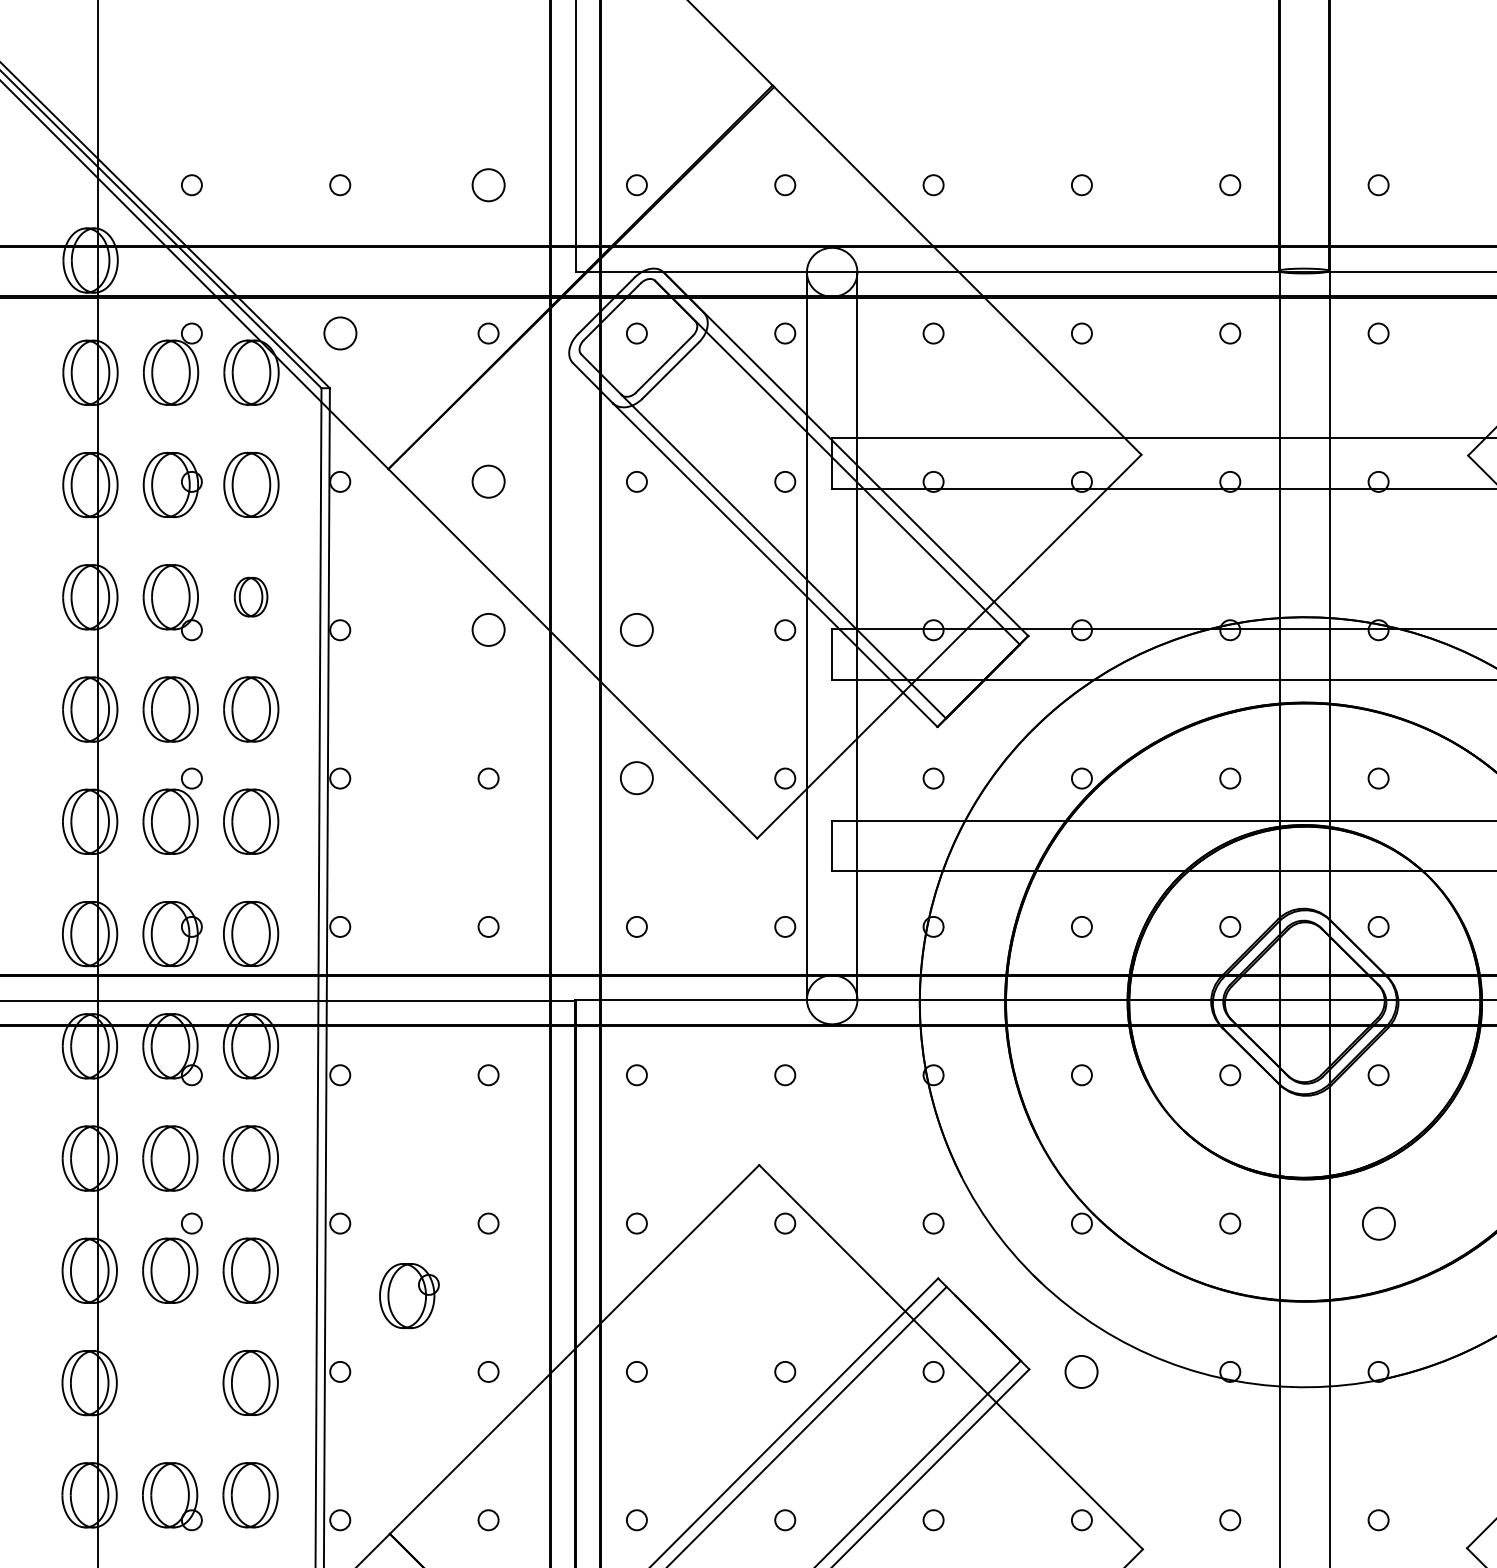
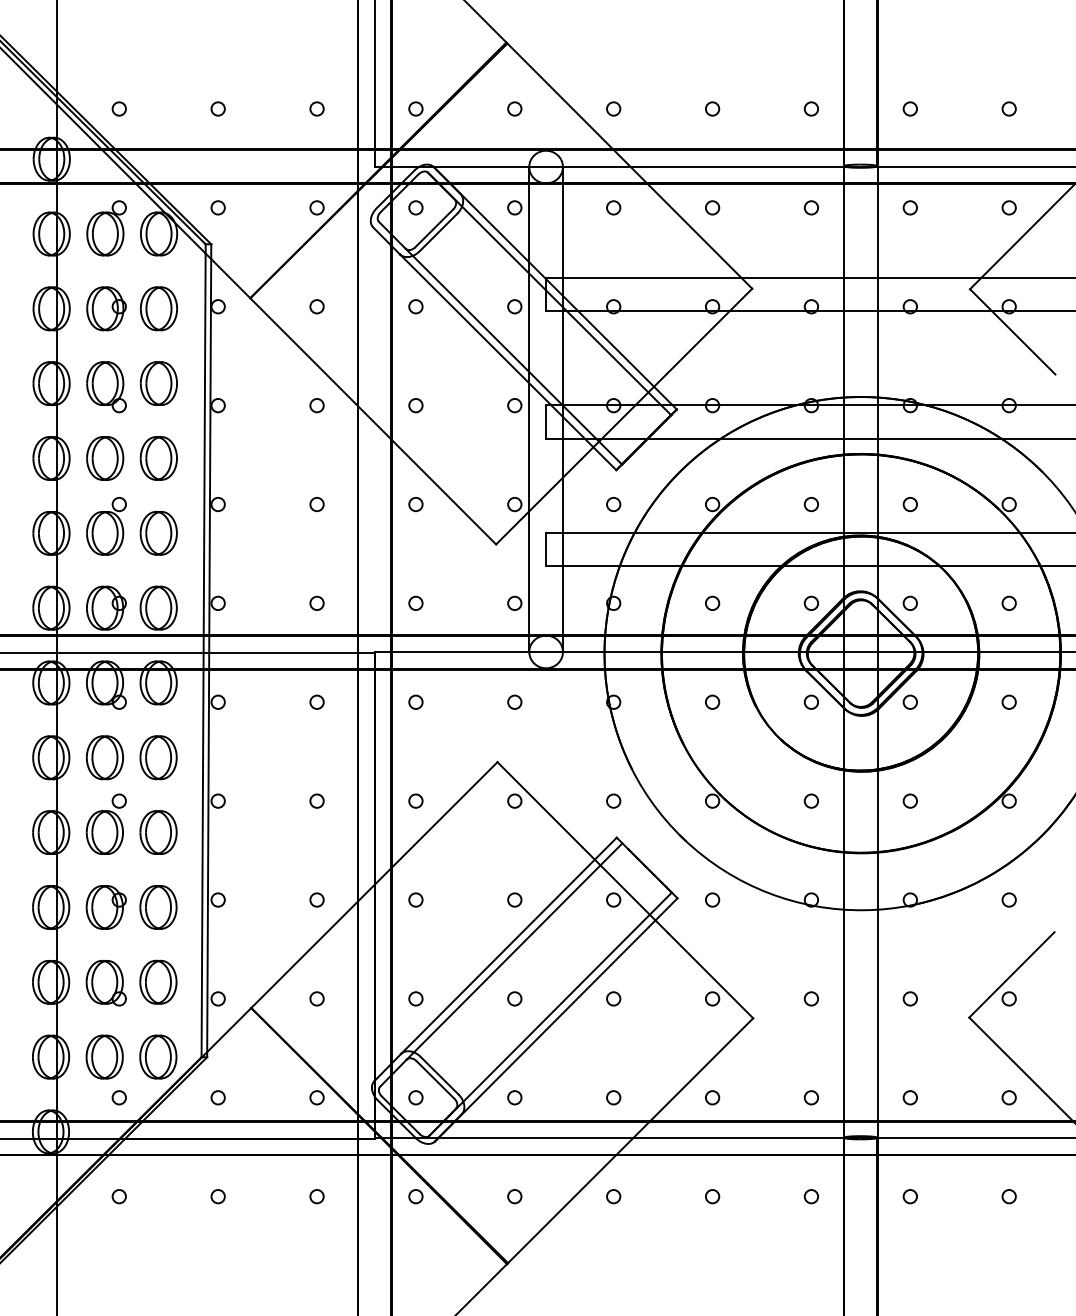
circle: (487, 184) -> (316, 108), size x0.62
circle: (339, 332) -> (217, 207), size x0.62
circle: (487, 481) -> (316, 306), size x0.62
part: (250, 597) -> (158, 383), size x1.67
circle: (487, 630) -> (316, 405), size x0.62
circle: (636, 630) -> (415, 405), size x0.62
circle: (636, 778) -> (415, 504), size x0.62
circle: (1377, 1222) -> (909, 800), size x0.62
part: (408, 1296) -> (105, 907), moved
circle: (1081, 1371) -> (712, 899), size x0.62

